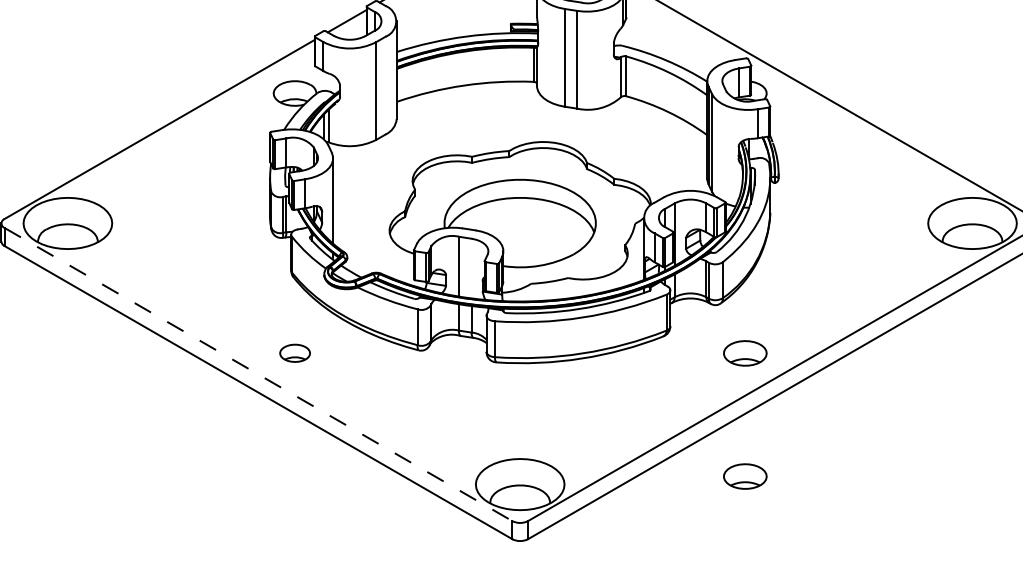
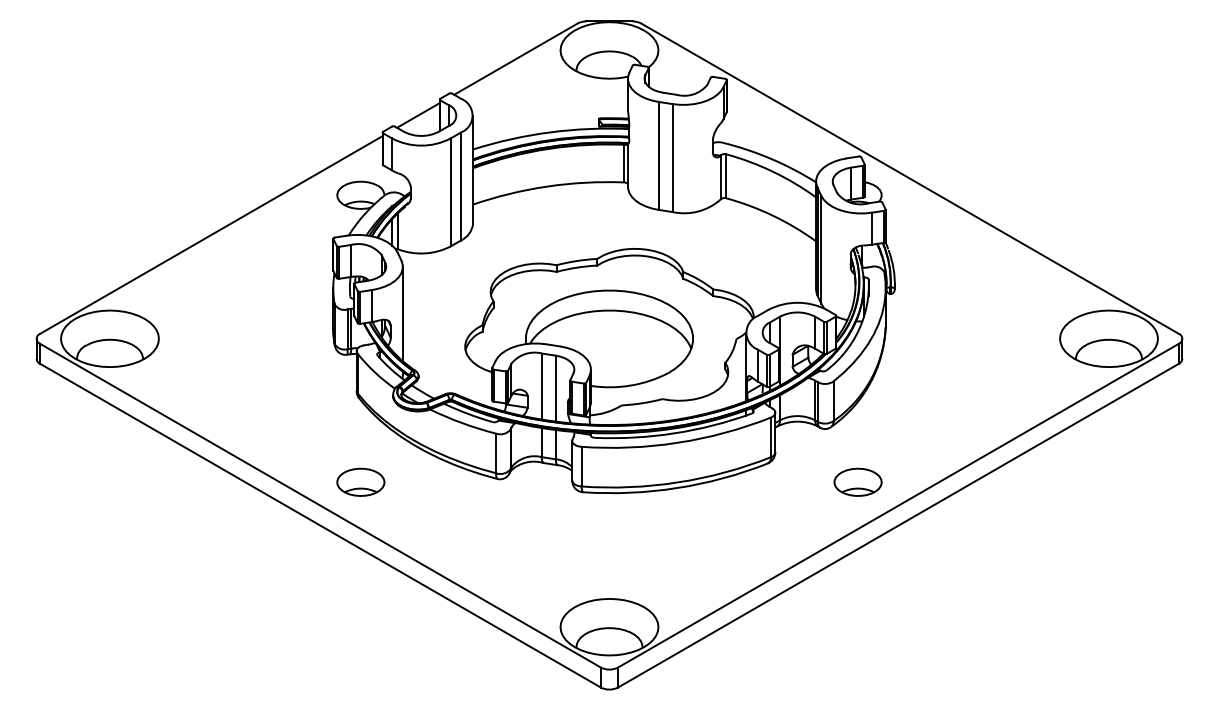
line: (385, 85) -> (460, 186), added
line: (471, 268) -> (555, 388), added
part: (294, 352) -> (360, 481), size x1.43
line: (258, 374) -> (320, 505), dashed -> solid
part: (744, 475) -> (857, 617), removed

